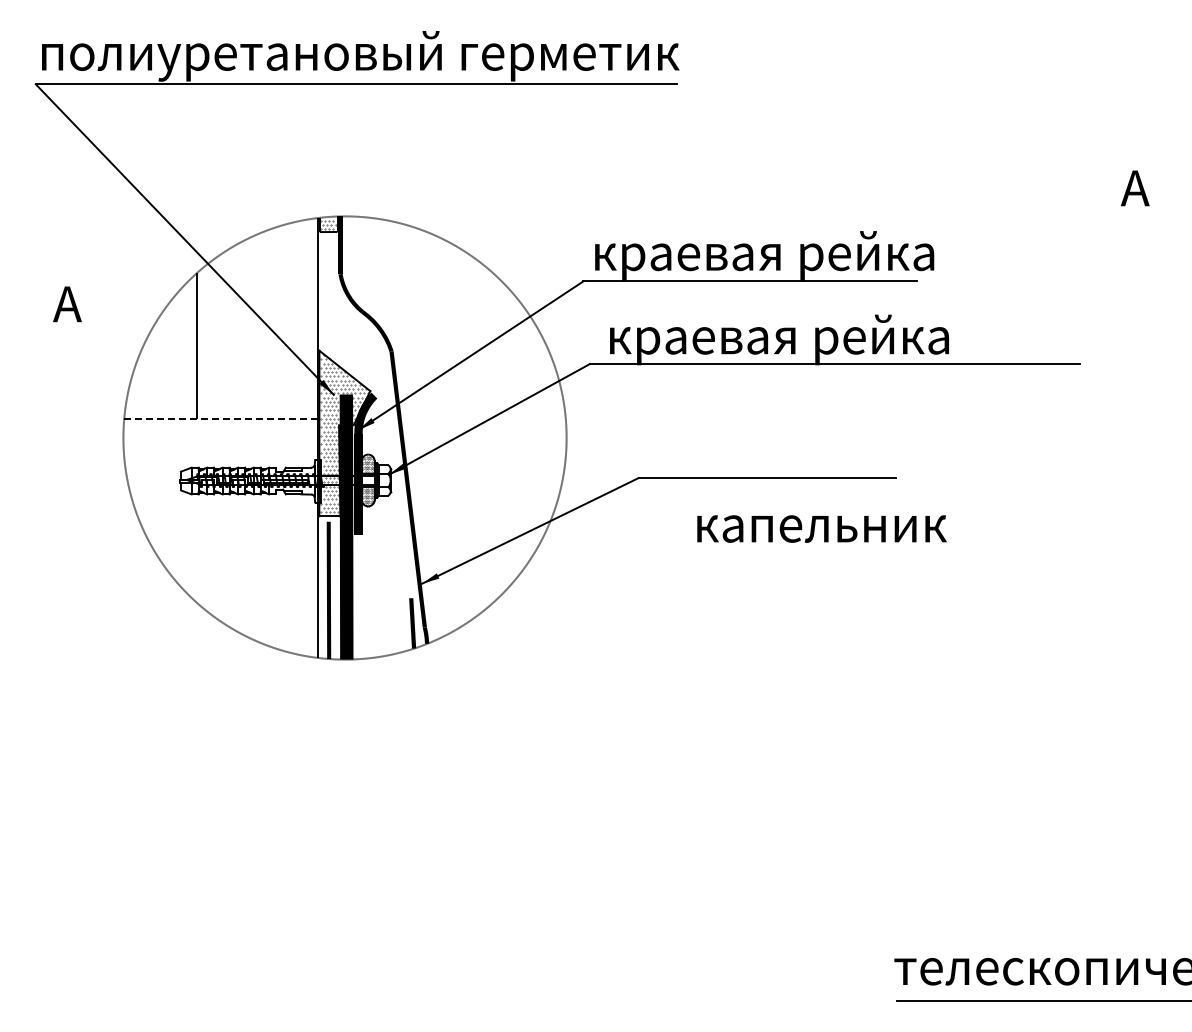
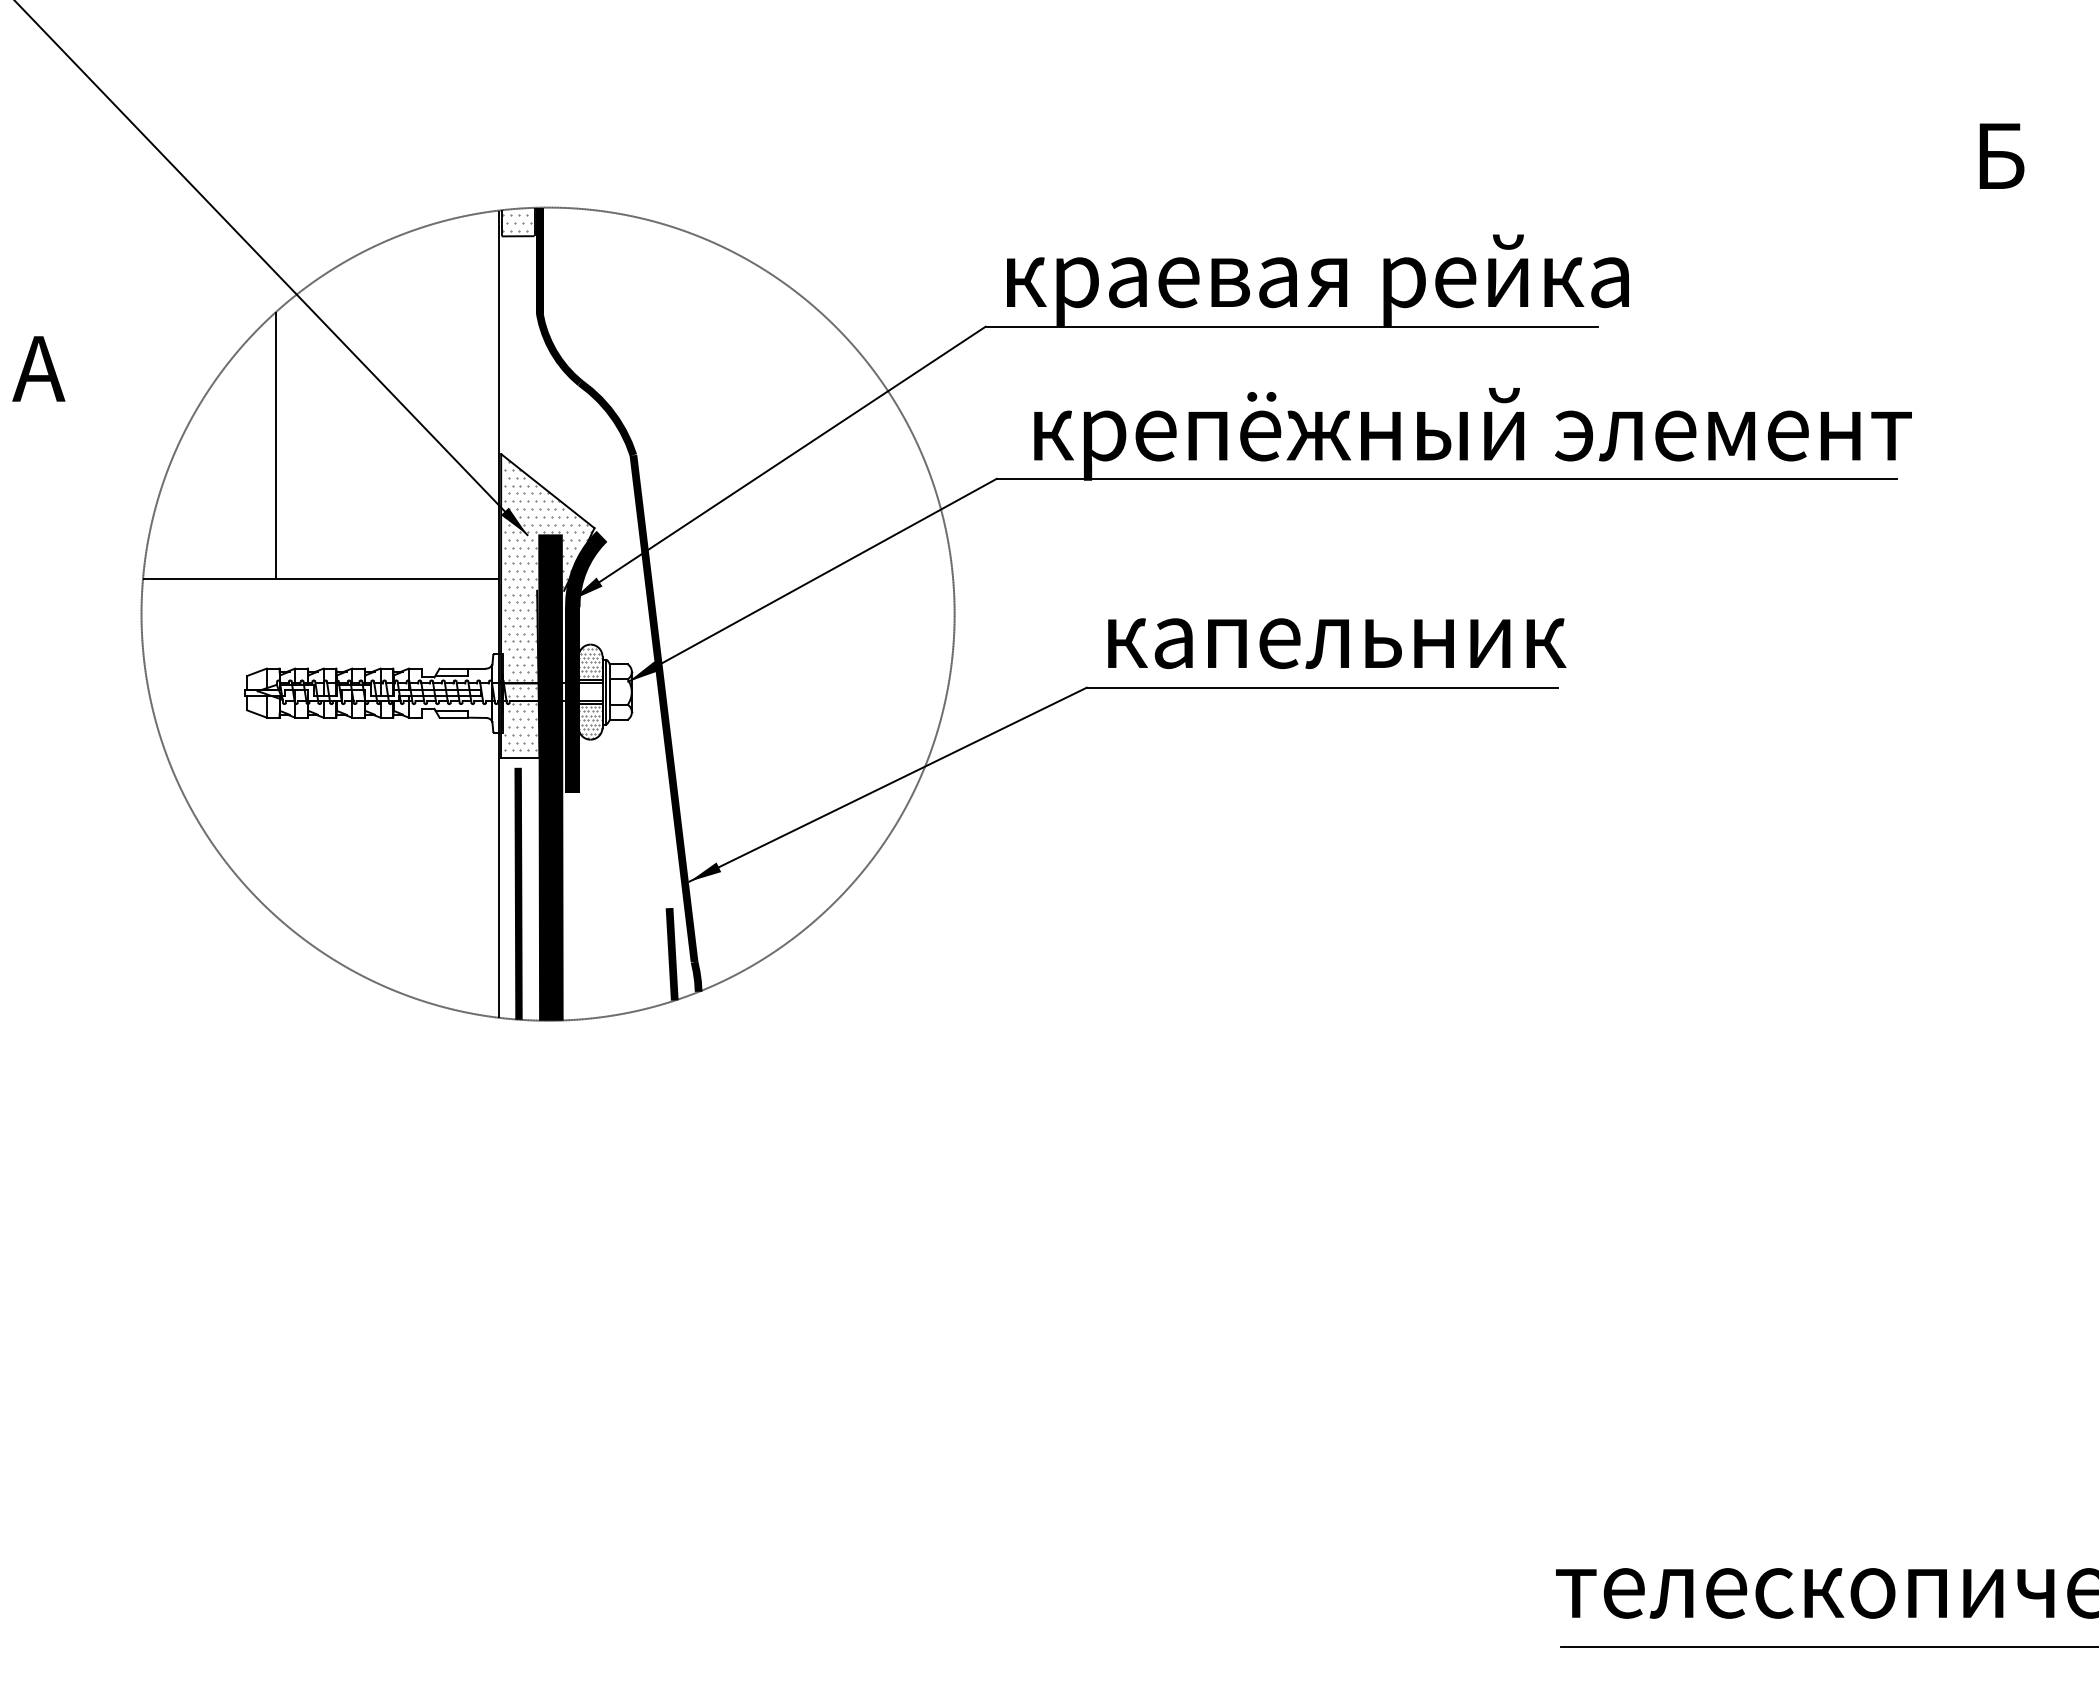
text: (1135, 188) -> (1998, 156), А -> Б
text: (876, 339) -> (1523, 433), краевая рейка -> крепёжный элемент
line: (221, 419) -> (321, 580), dashed -> solid
text: (821, 528) -> (1336, 642), moved

